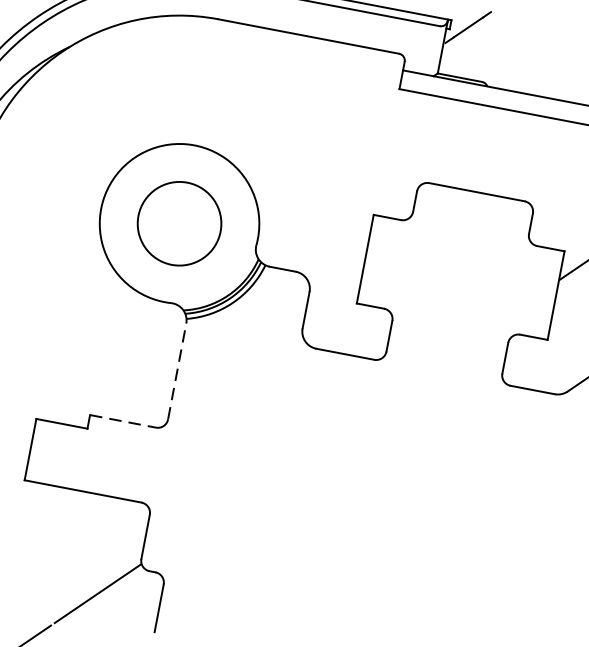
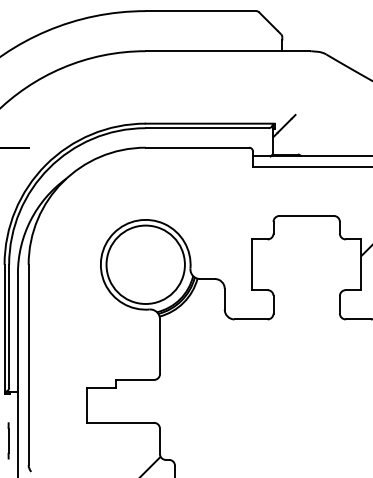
circle: (179, 223) -> (145, 264), size x1.67
line: (178, 371) -> (160, 346), dashed -> solid
line: (123, 420) -> (135, 379), dashed -> solid

